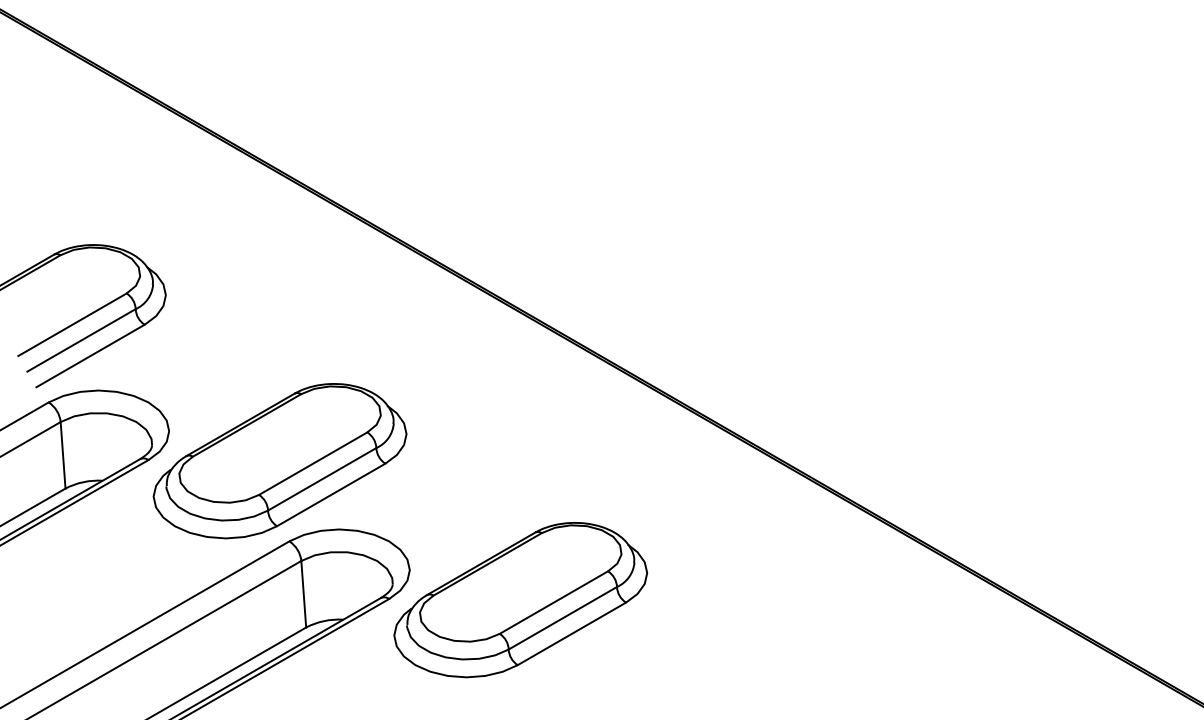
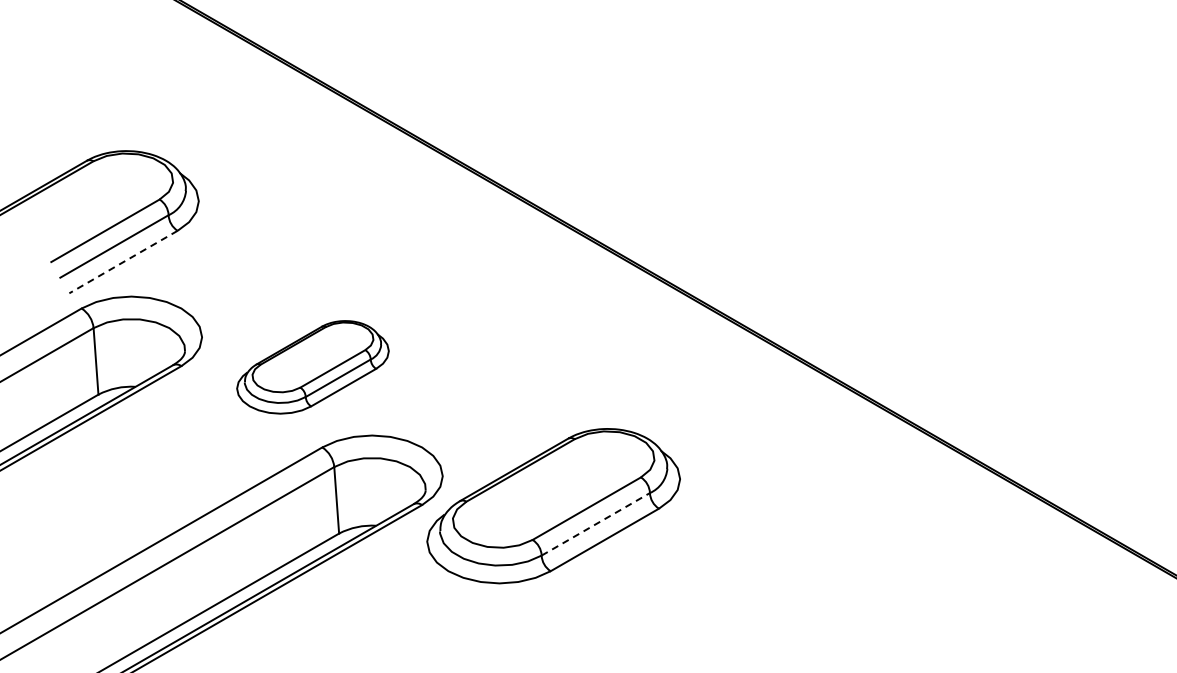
line: (90, 356) -> (123, 262), solid -> dashed
part: (279, 461) -> (312, 367), size x0.6
line: (562, 618) -> (595, 524), solid -> dashed

